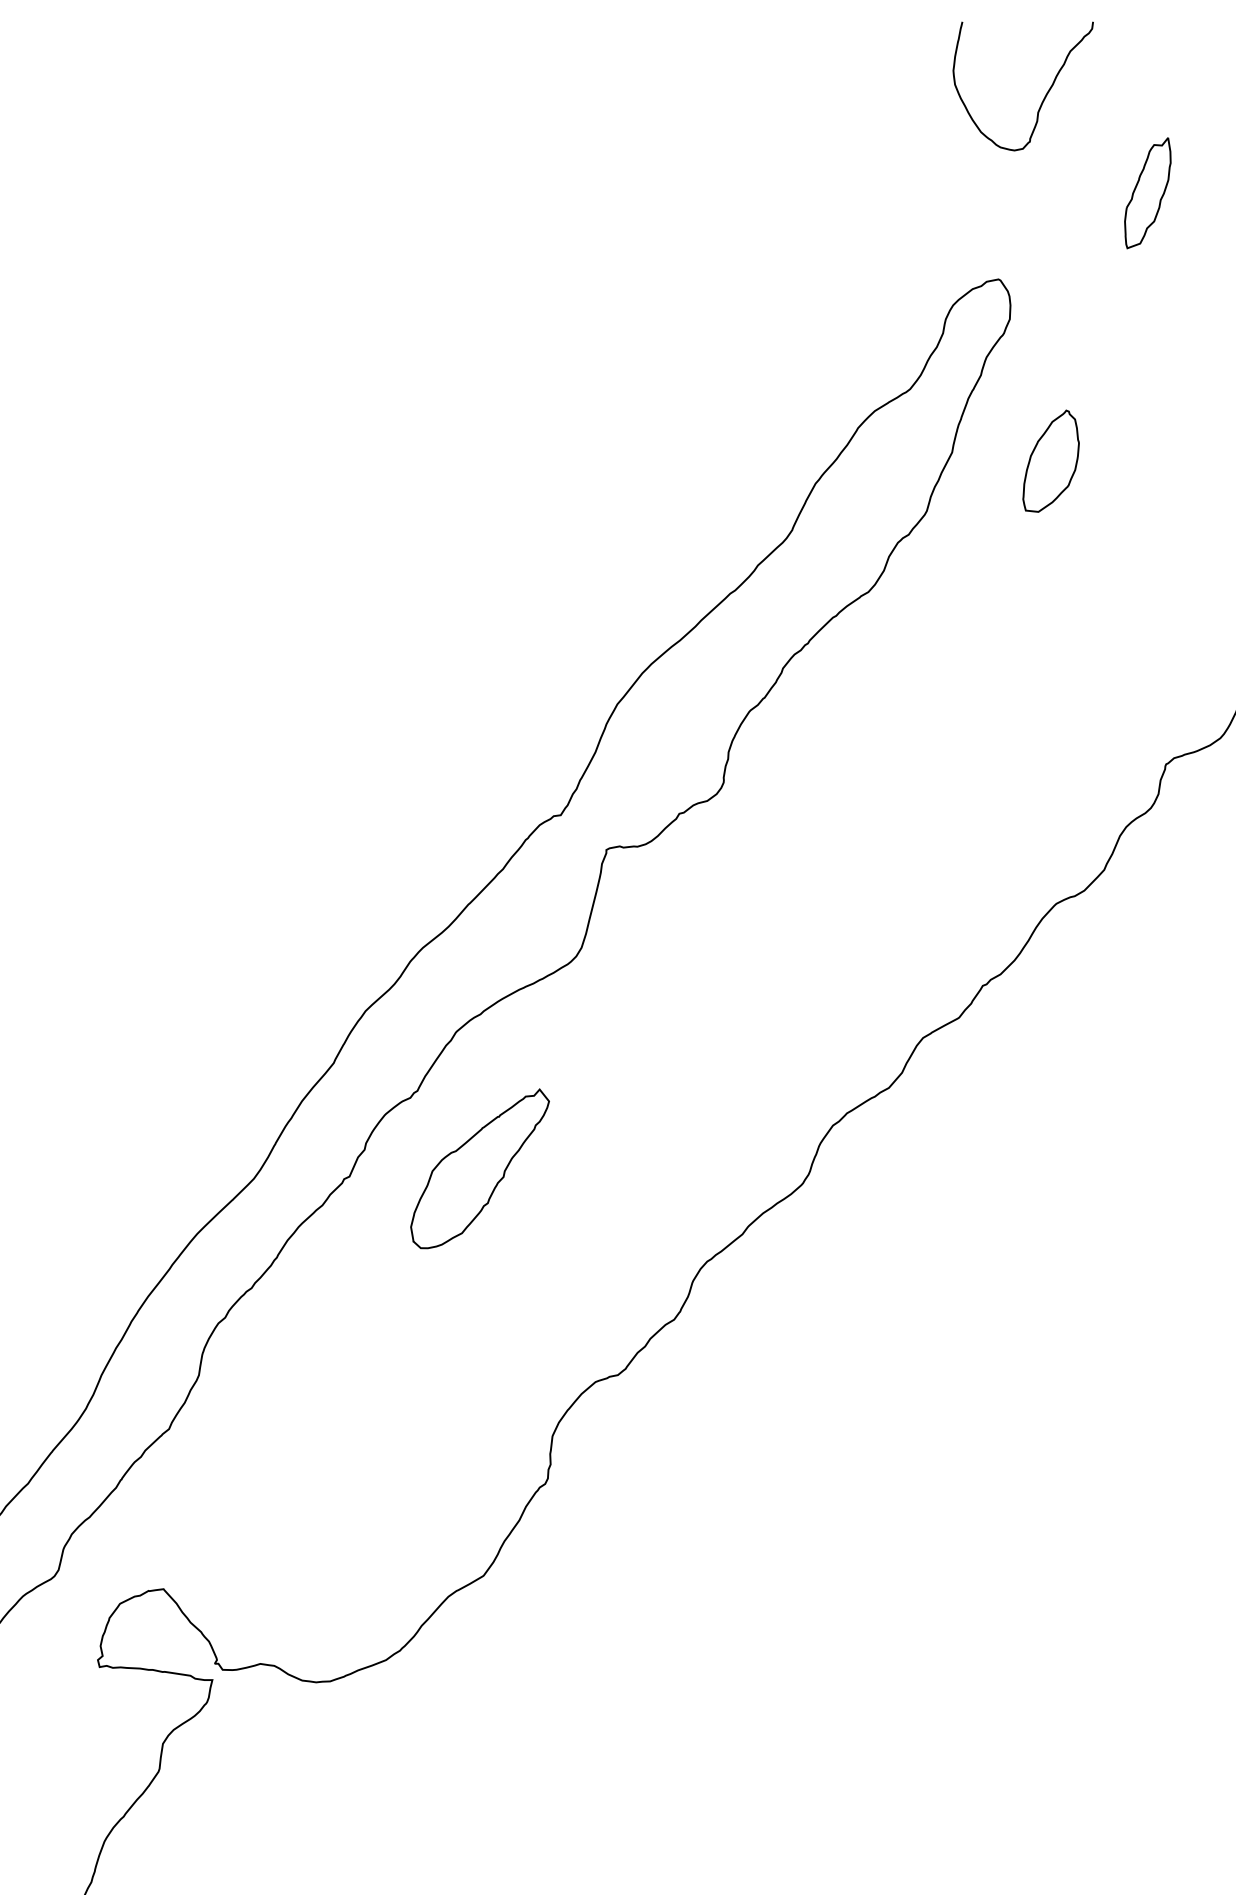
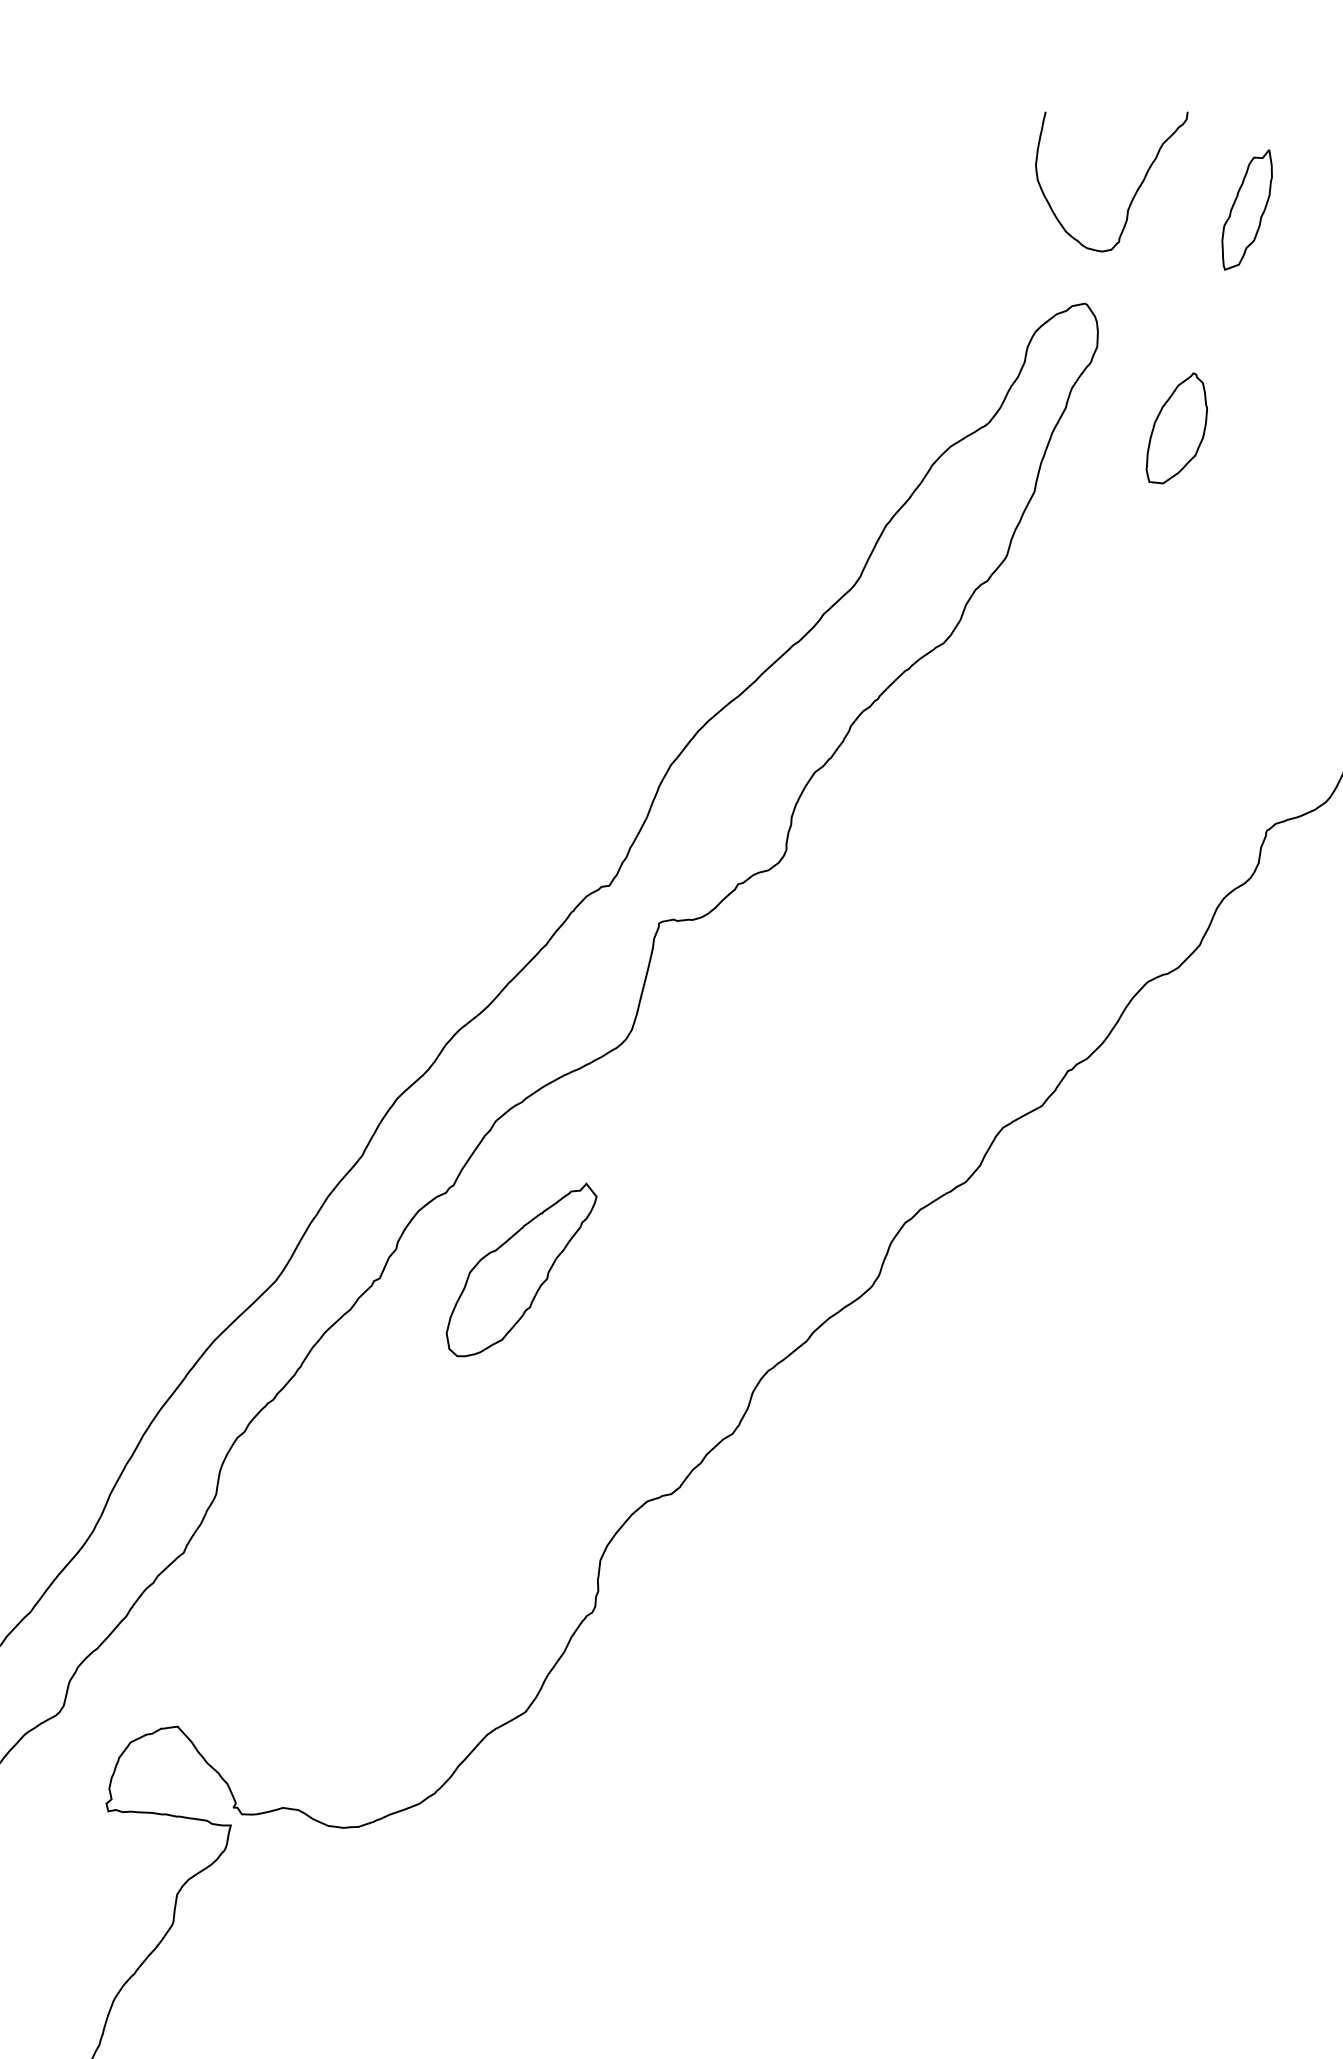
curve: (1044, 96) -> (1134, 192), moved
part: (1050, 460) -> (1176, 427), moved

